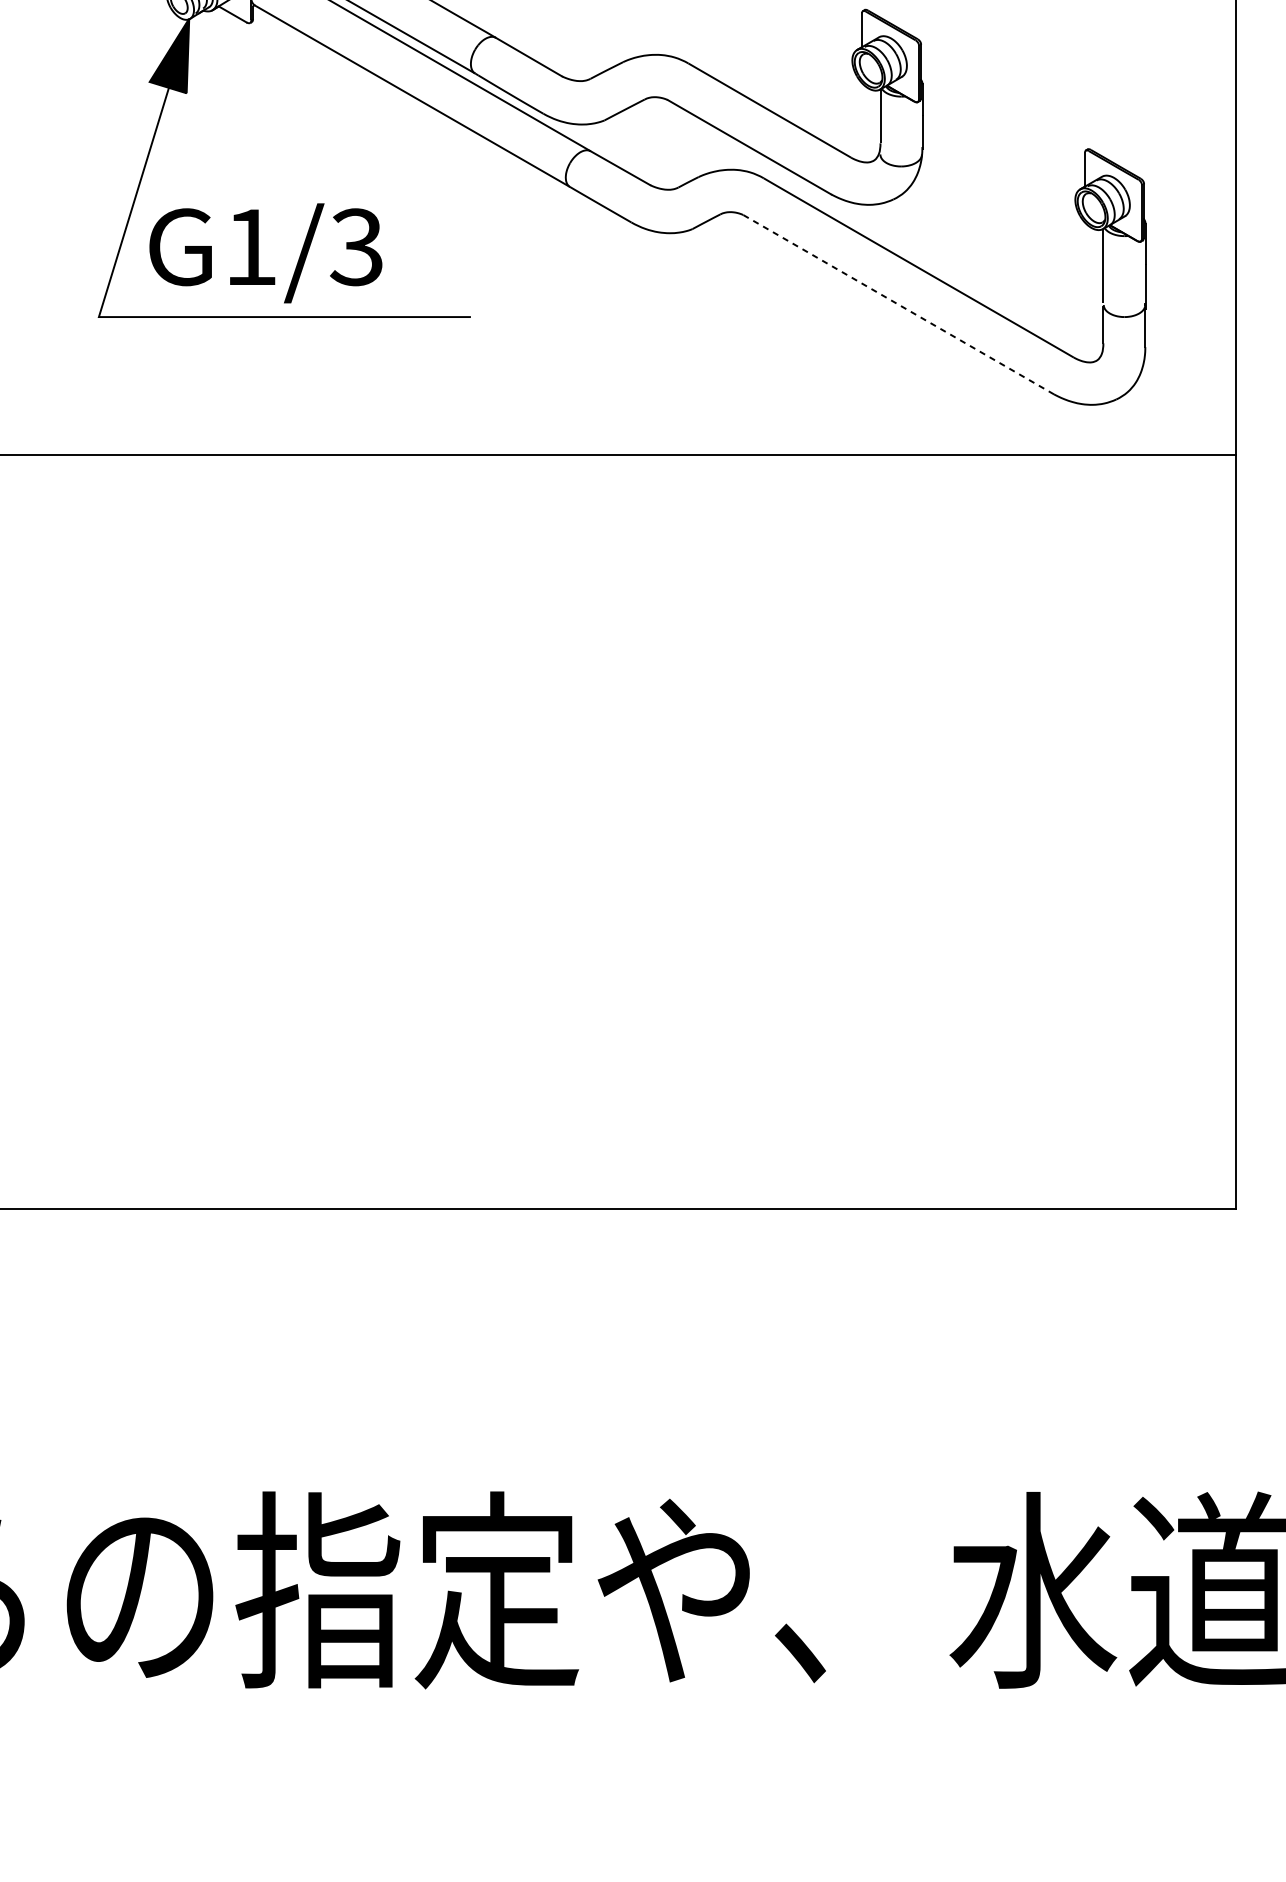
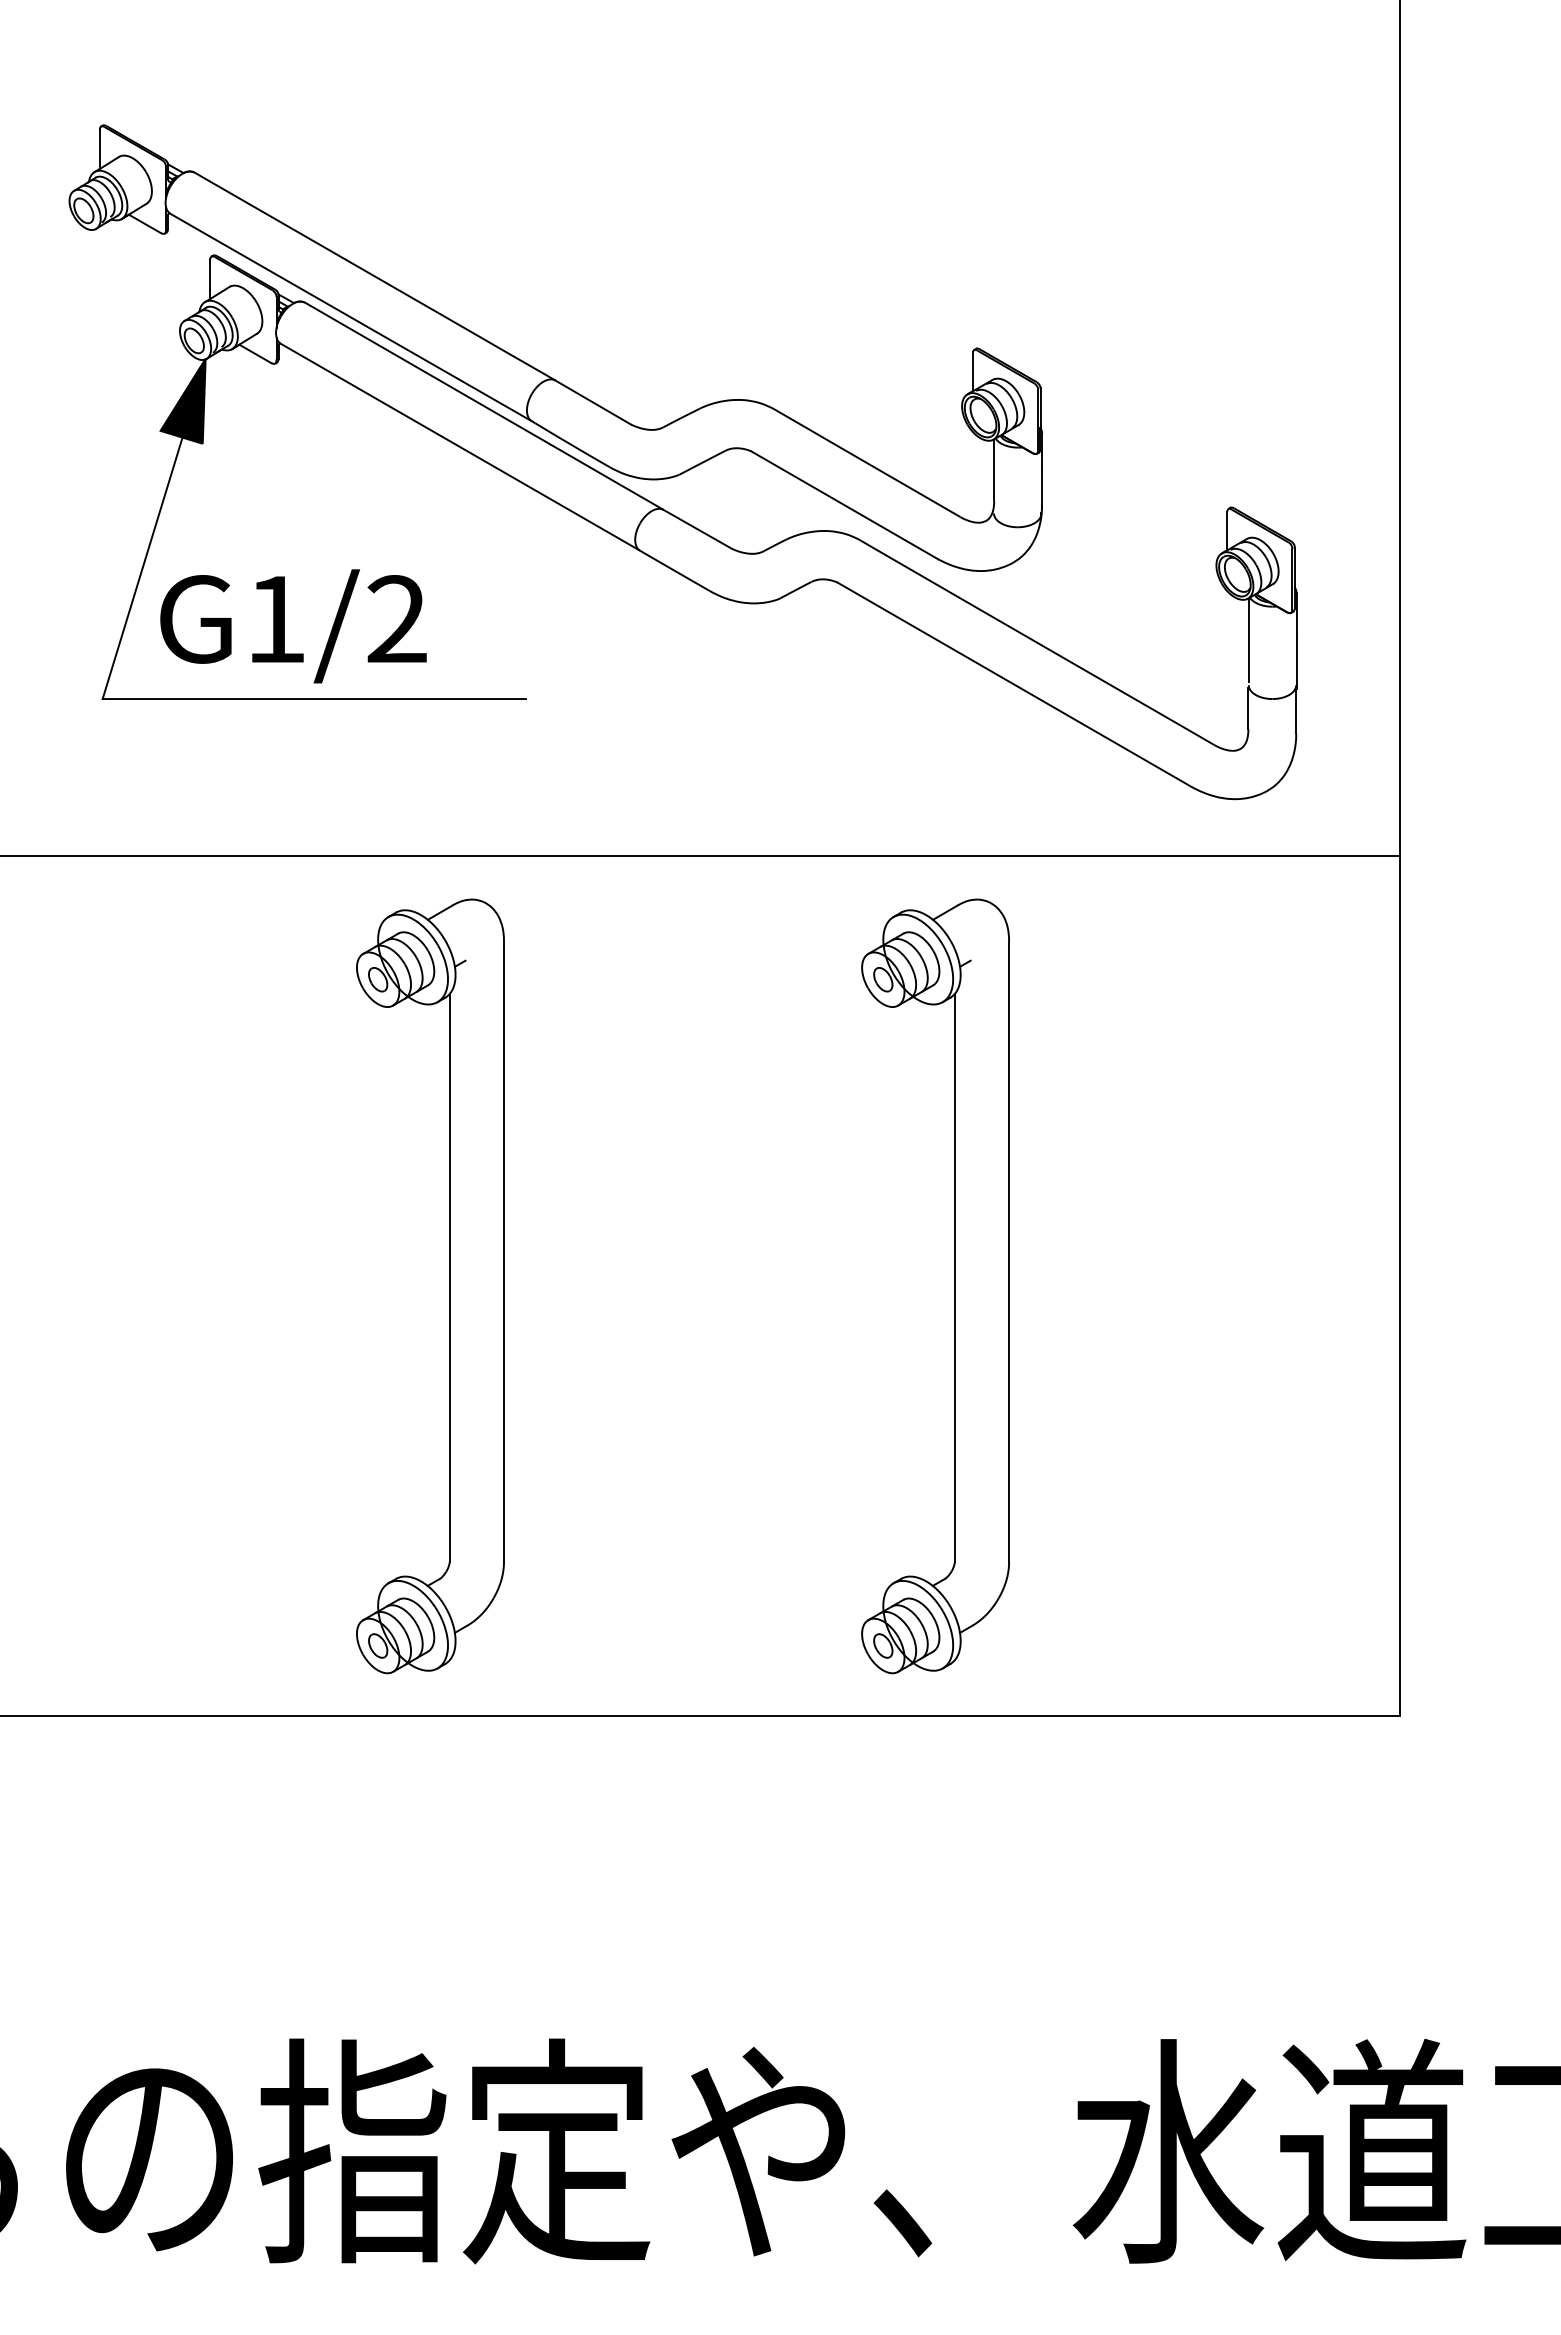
text: (356, 247) -> (396, 619), G1/3 -> G1/2
line: (898, 304) -> (1014, 684), dashed -> solid
part: (402, 832) -> (449, 1286), added
part: (845, 832) -> (954, 1286), added

